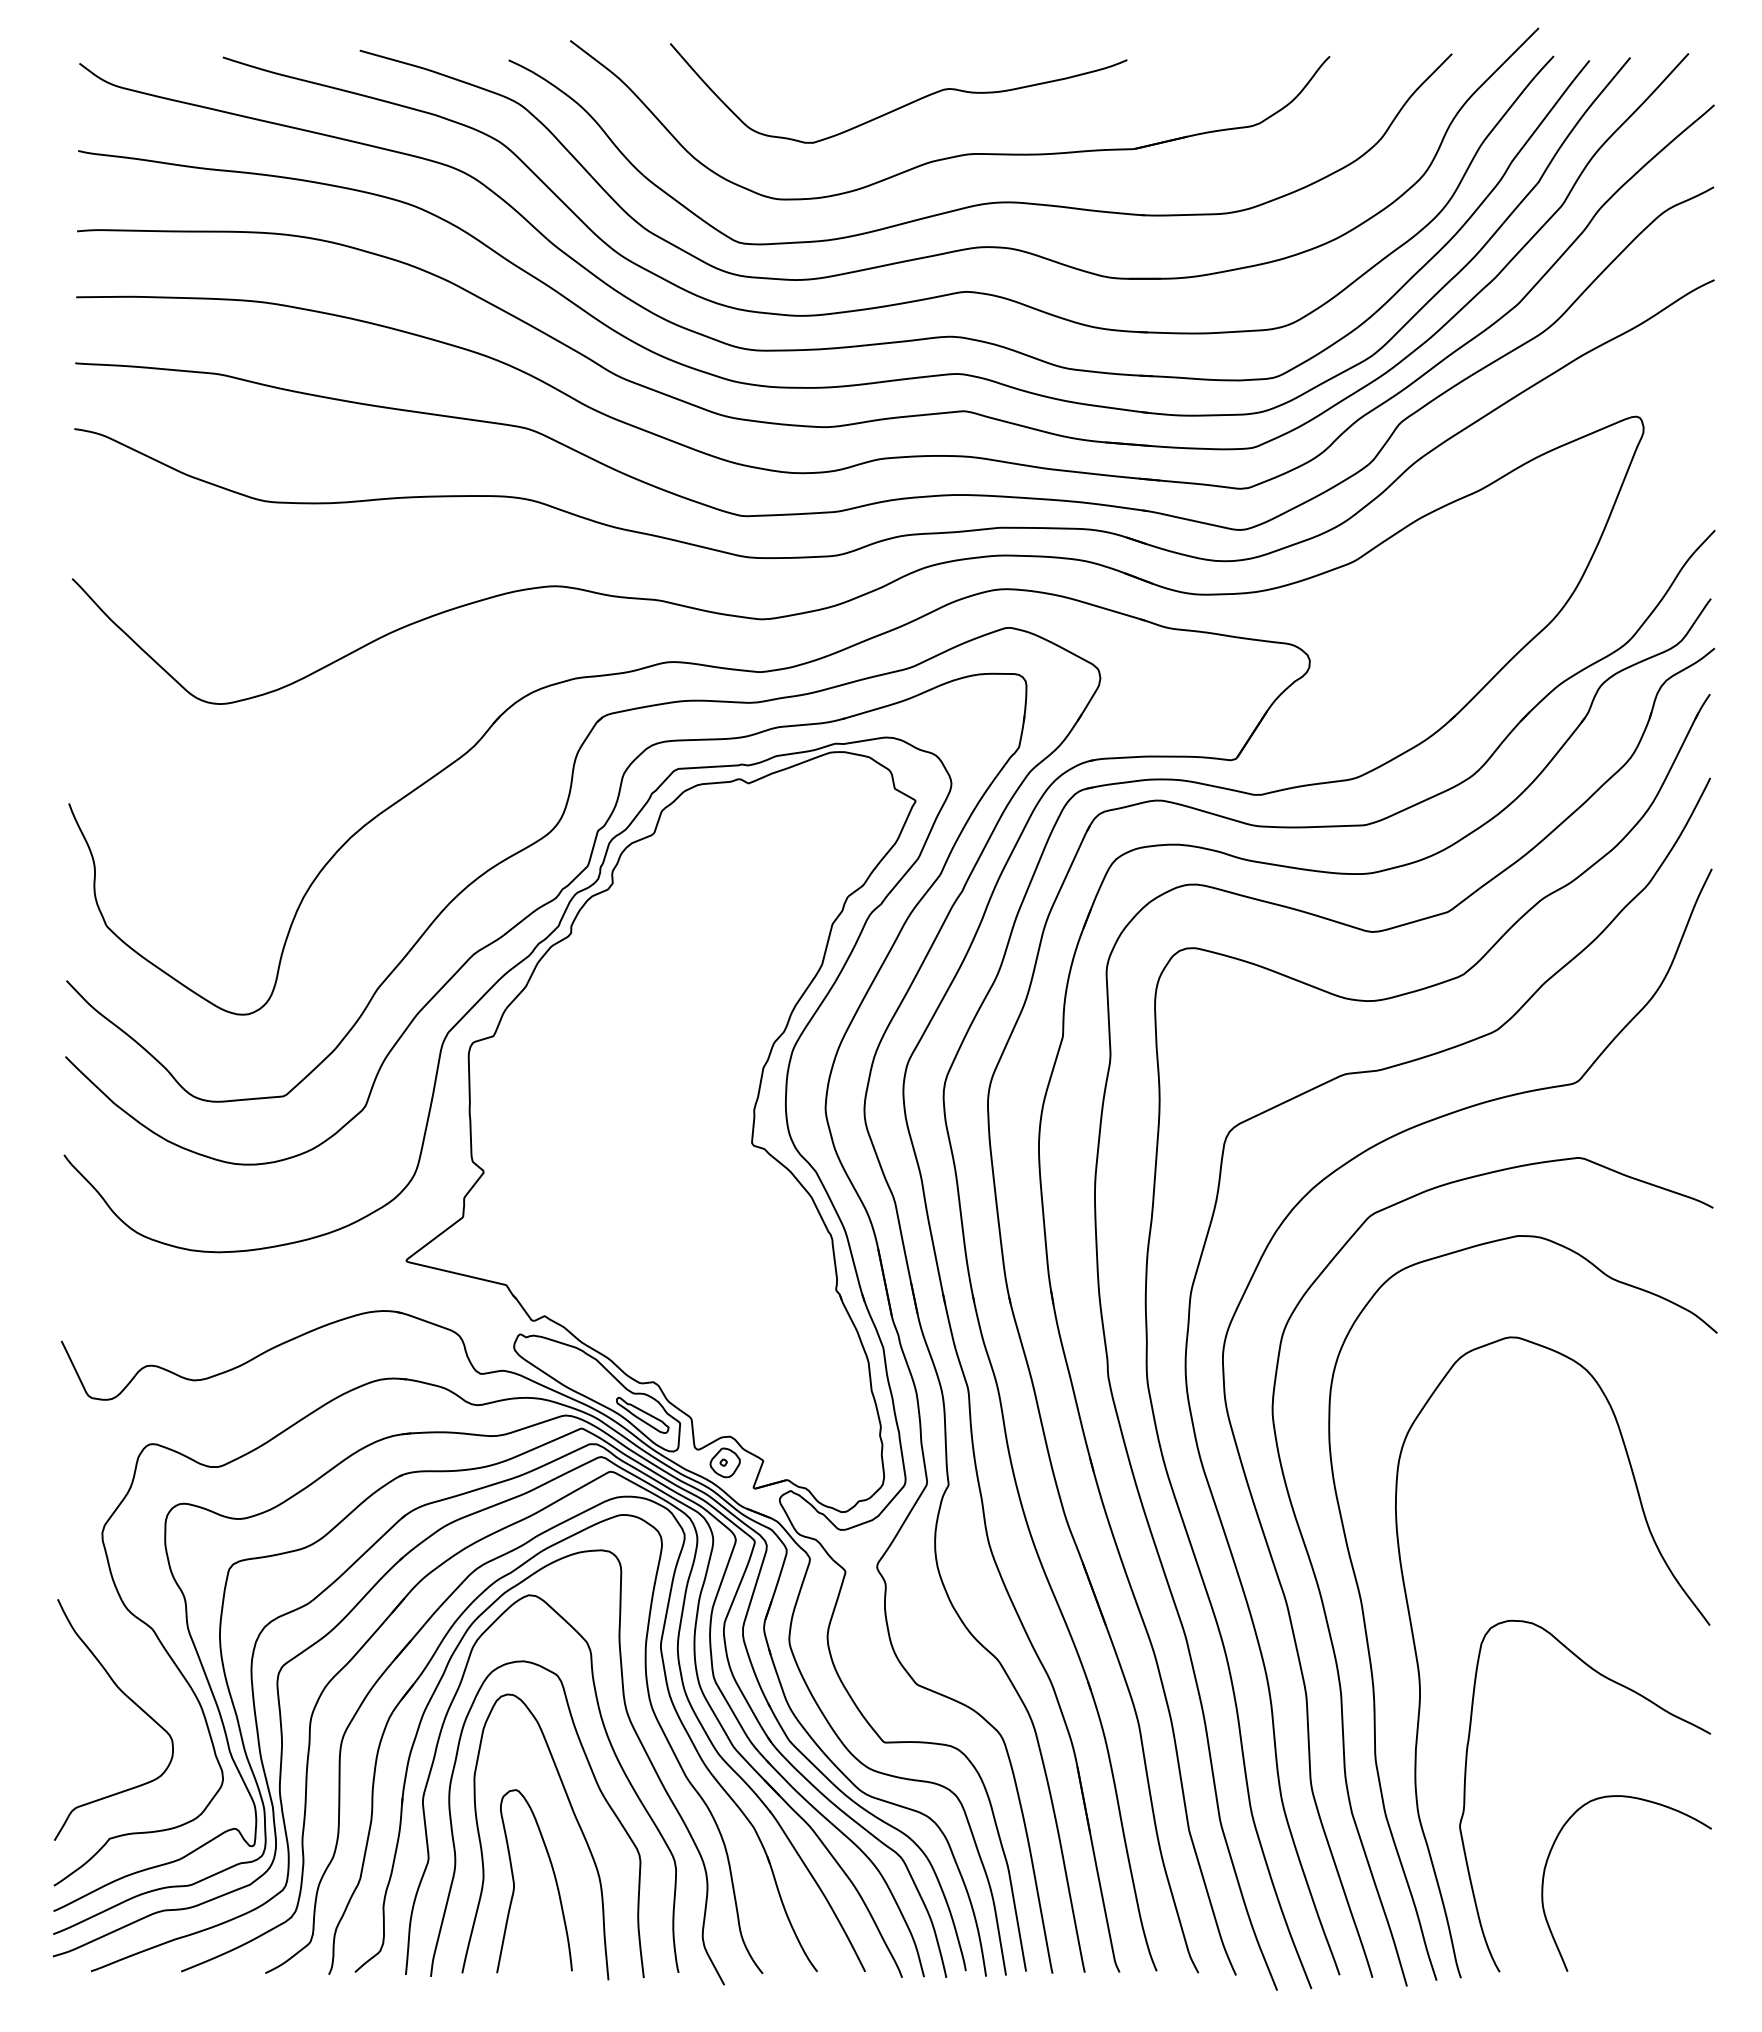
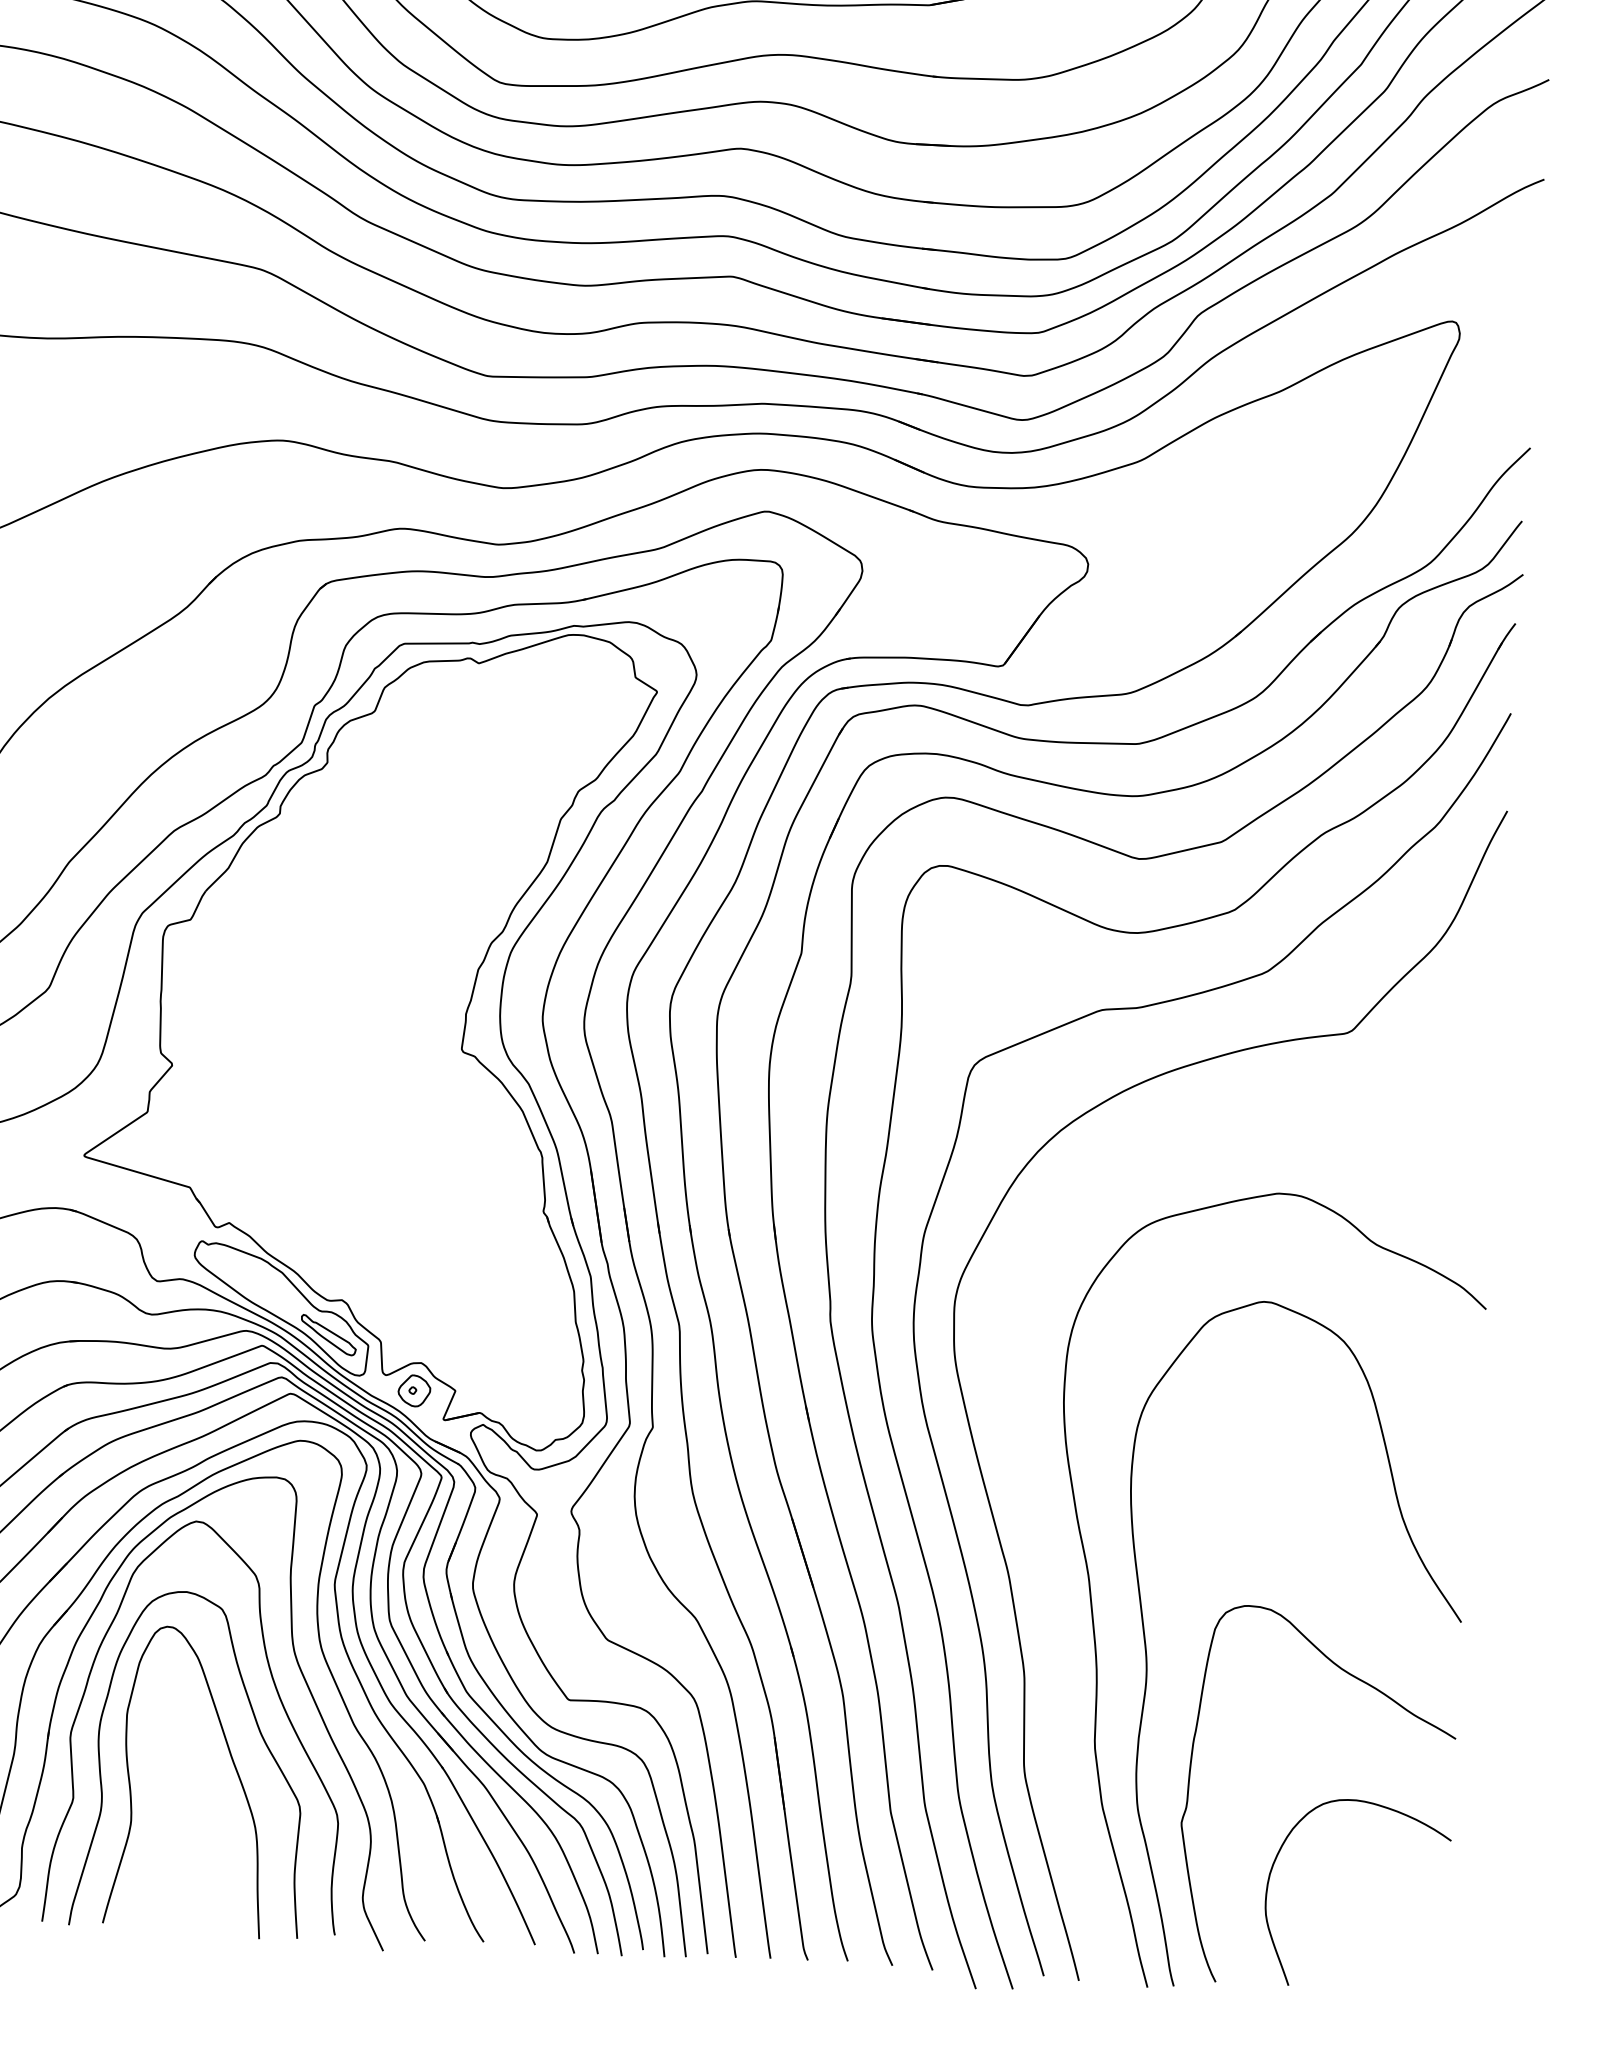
curve: (1324, 1605) -> (1049, 1578), removed
curve: (553, 1875) -> (206, 1823), removed

